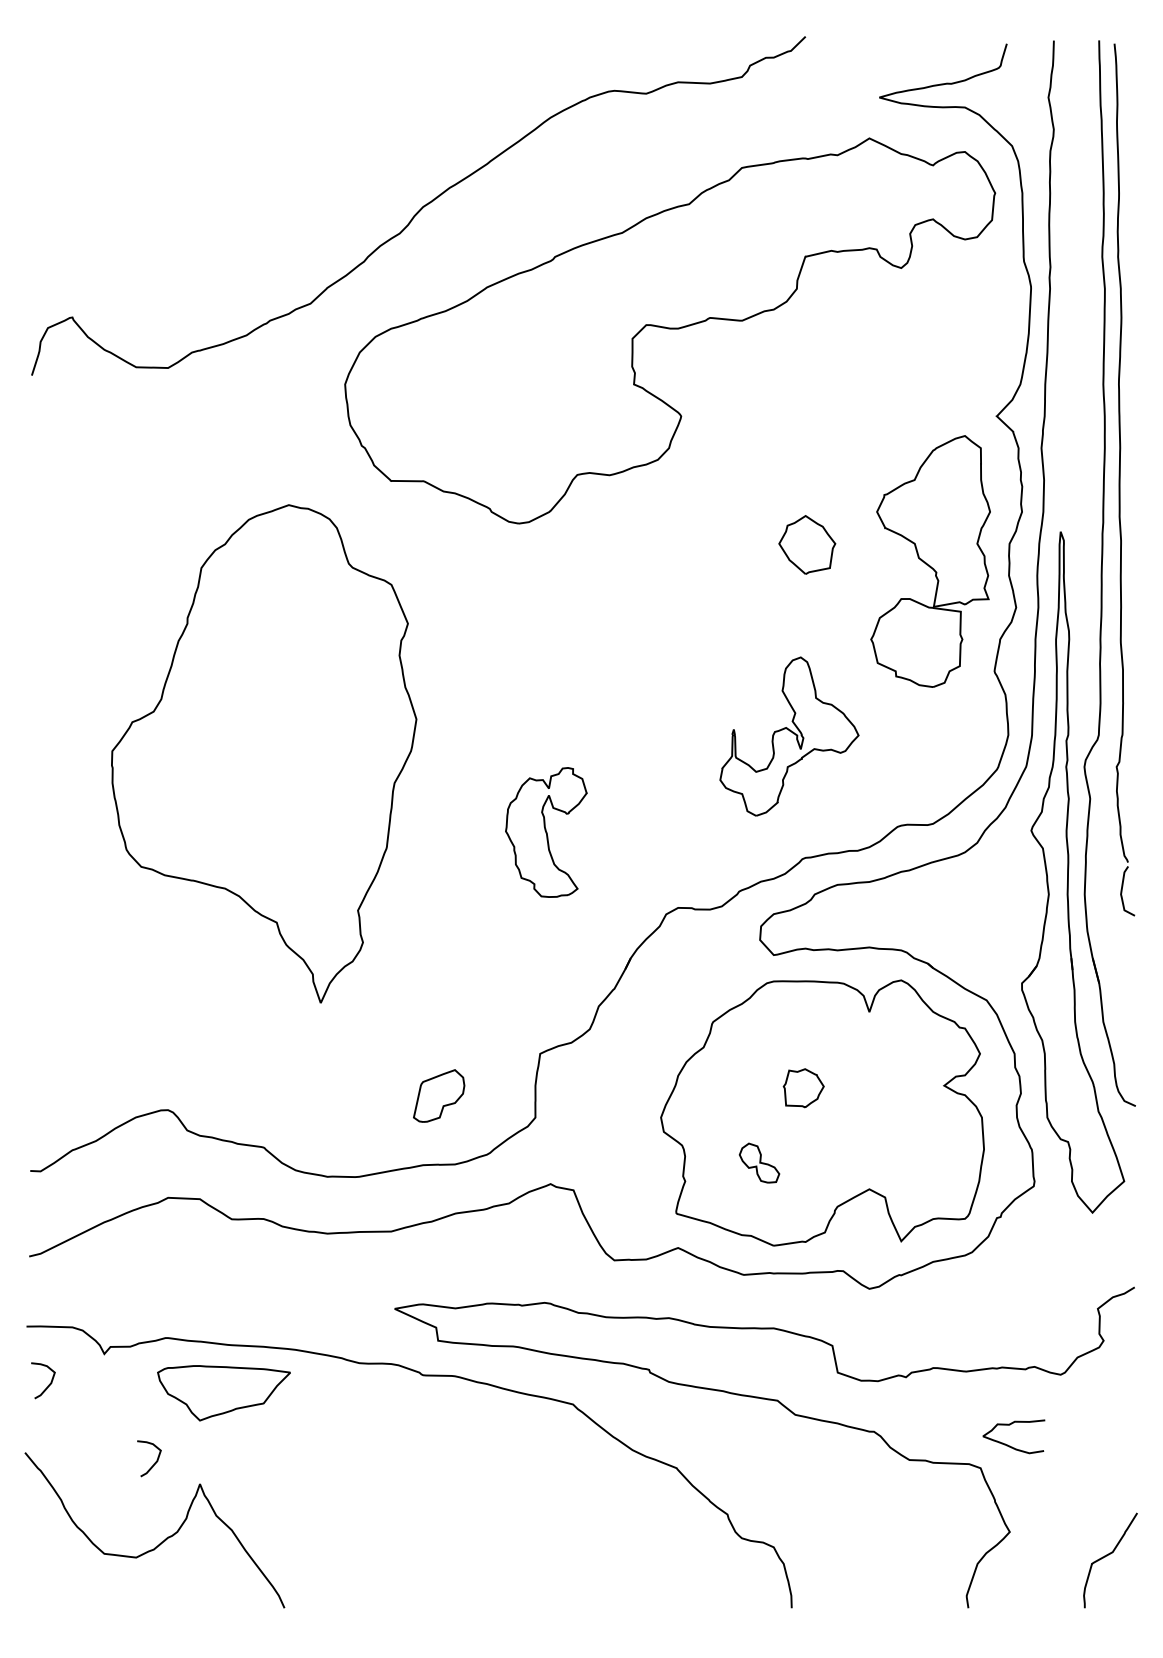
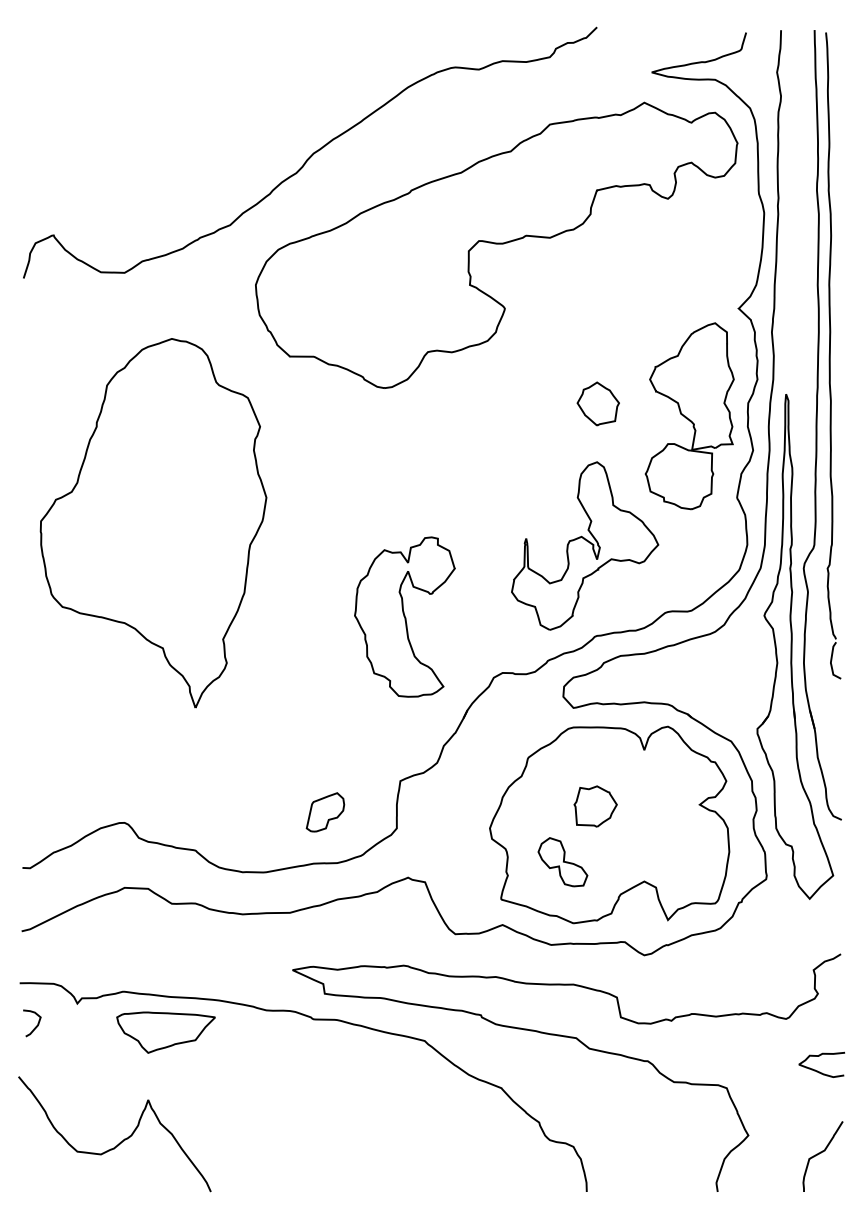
part: (789, 736) -> (585, 545), size x1.43
part: (264, 753) -> (153, 522), moved
part: (546, 832) -> (405, 617), size x1.67
part: (803, 1088) -> (595, 806), size x1.43
part: (759, 1162) -> (562, 861), size x1.67
curve: (1010, 1445) -> (819, 1071), moved
curve: (154, 1462) -> (114, 1083), removed

